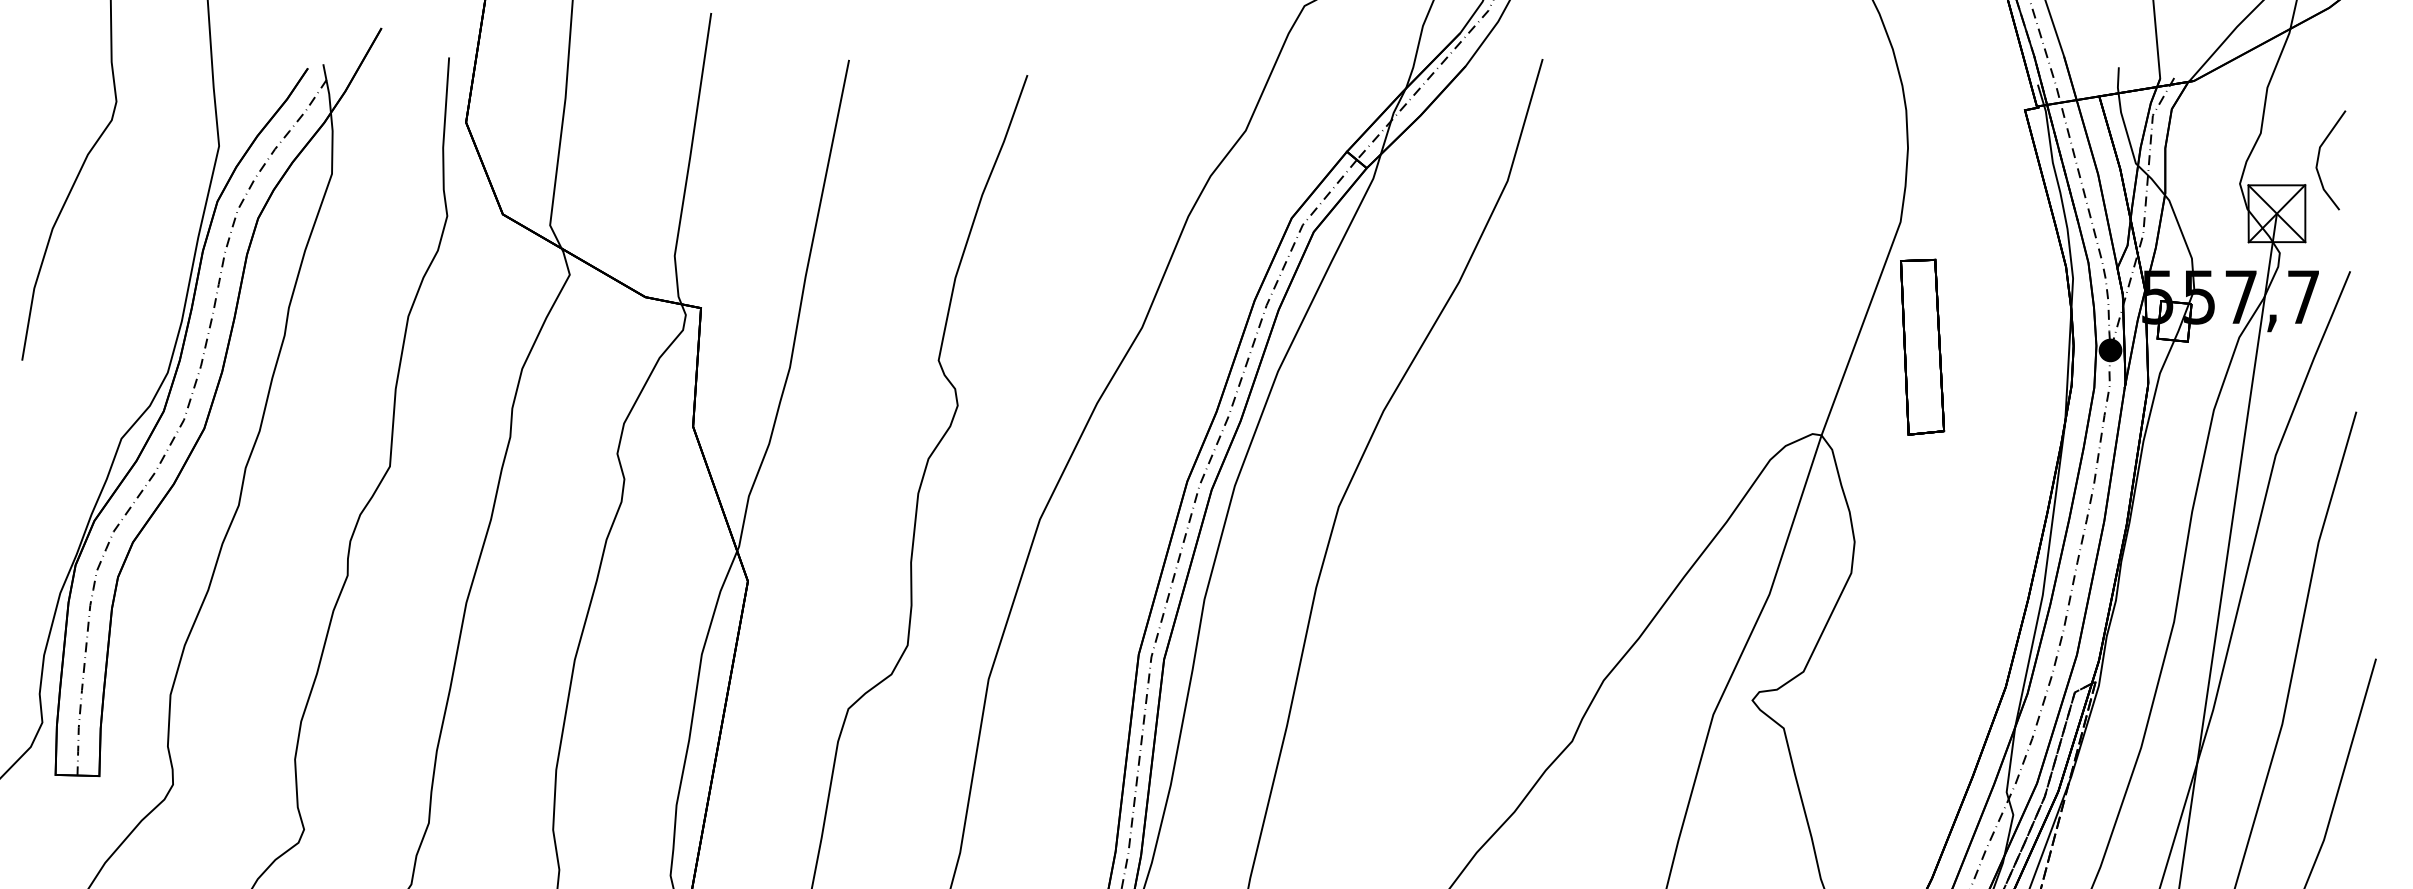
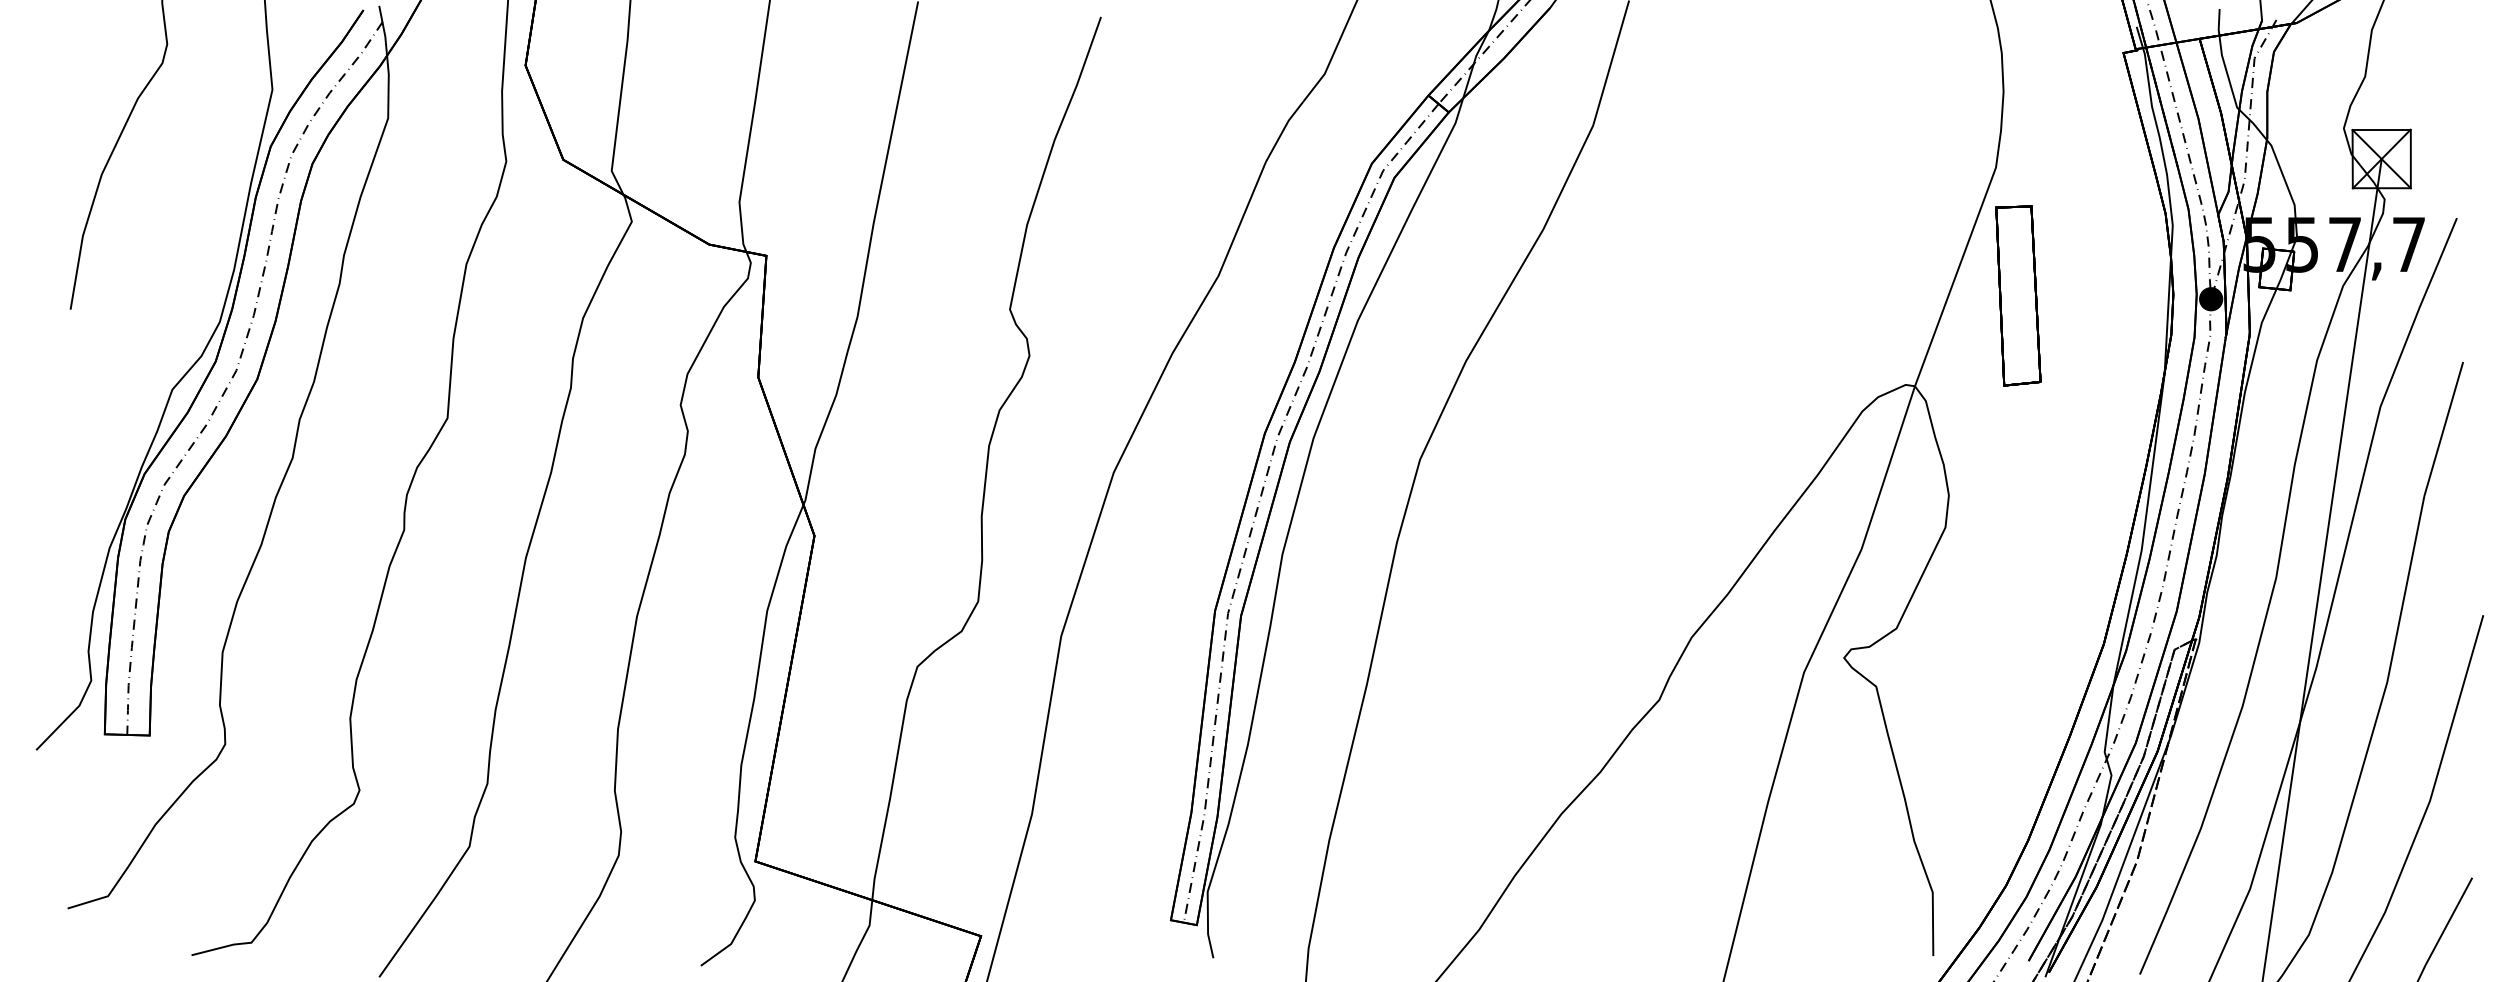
line: (2319, 156) -> (2425, 100), removed

